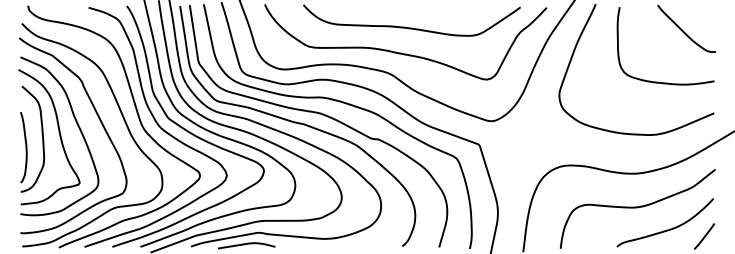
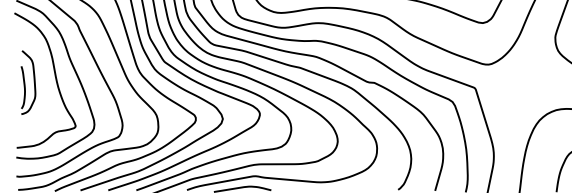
part: (32, 138) -> (28, 81), size x0.6

